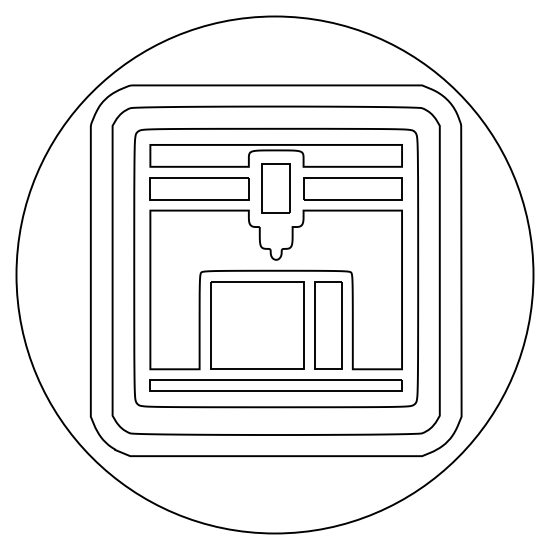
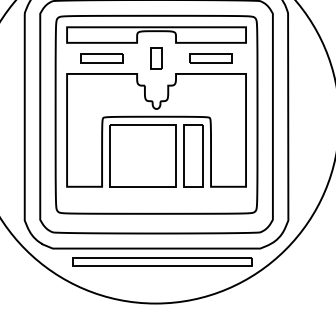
part: (199, 188) -> (102, 58), size x0.6
part: (275, 188) -> (156, 58), size x0.6
part: (352, 188) -> (210, 58), size x0.6
part: (275, 385) -> (161, 261), moved

